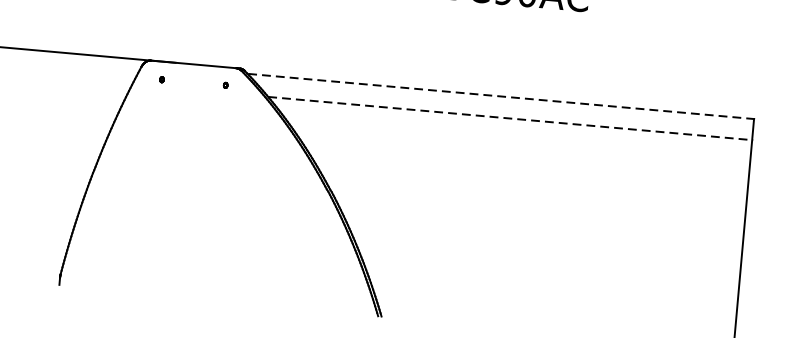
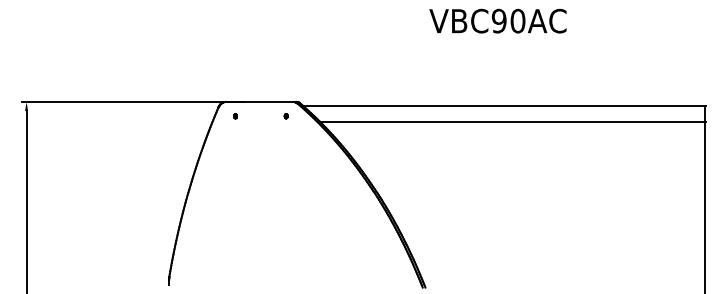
line: (501, 96) -> (504, 105), dashed -> solid
line: (510, 118) -> (513, 122), dashed -> solid

